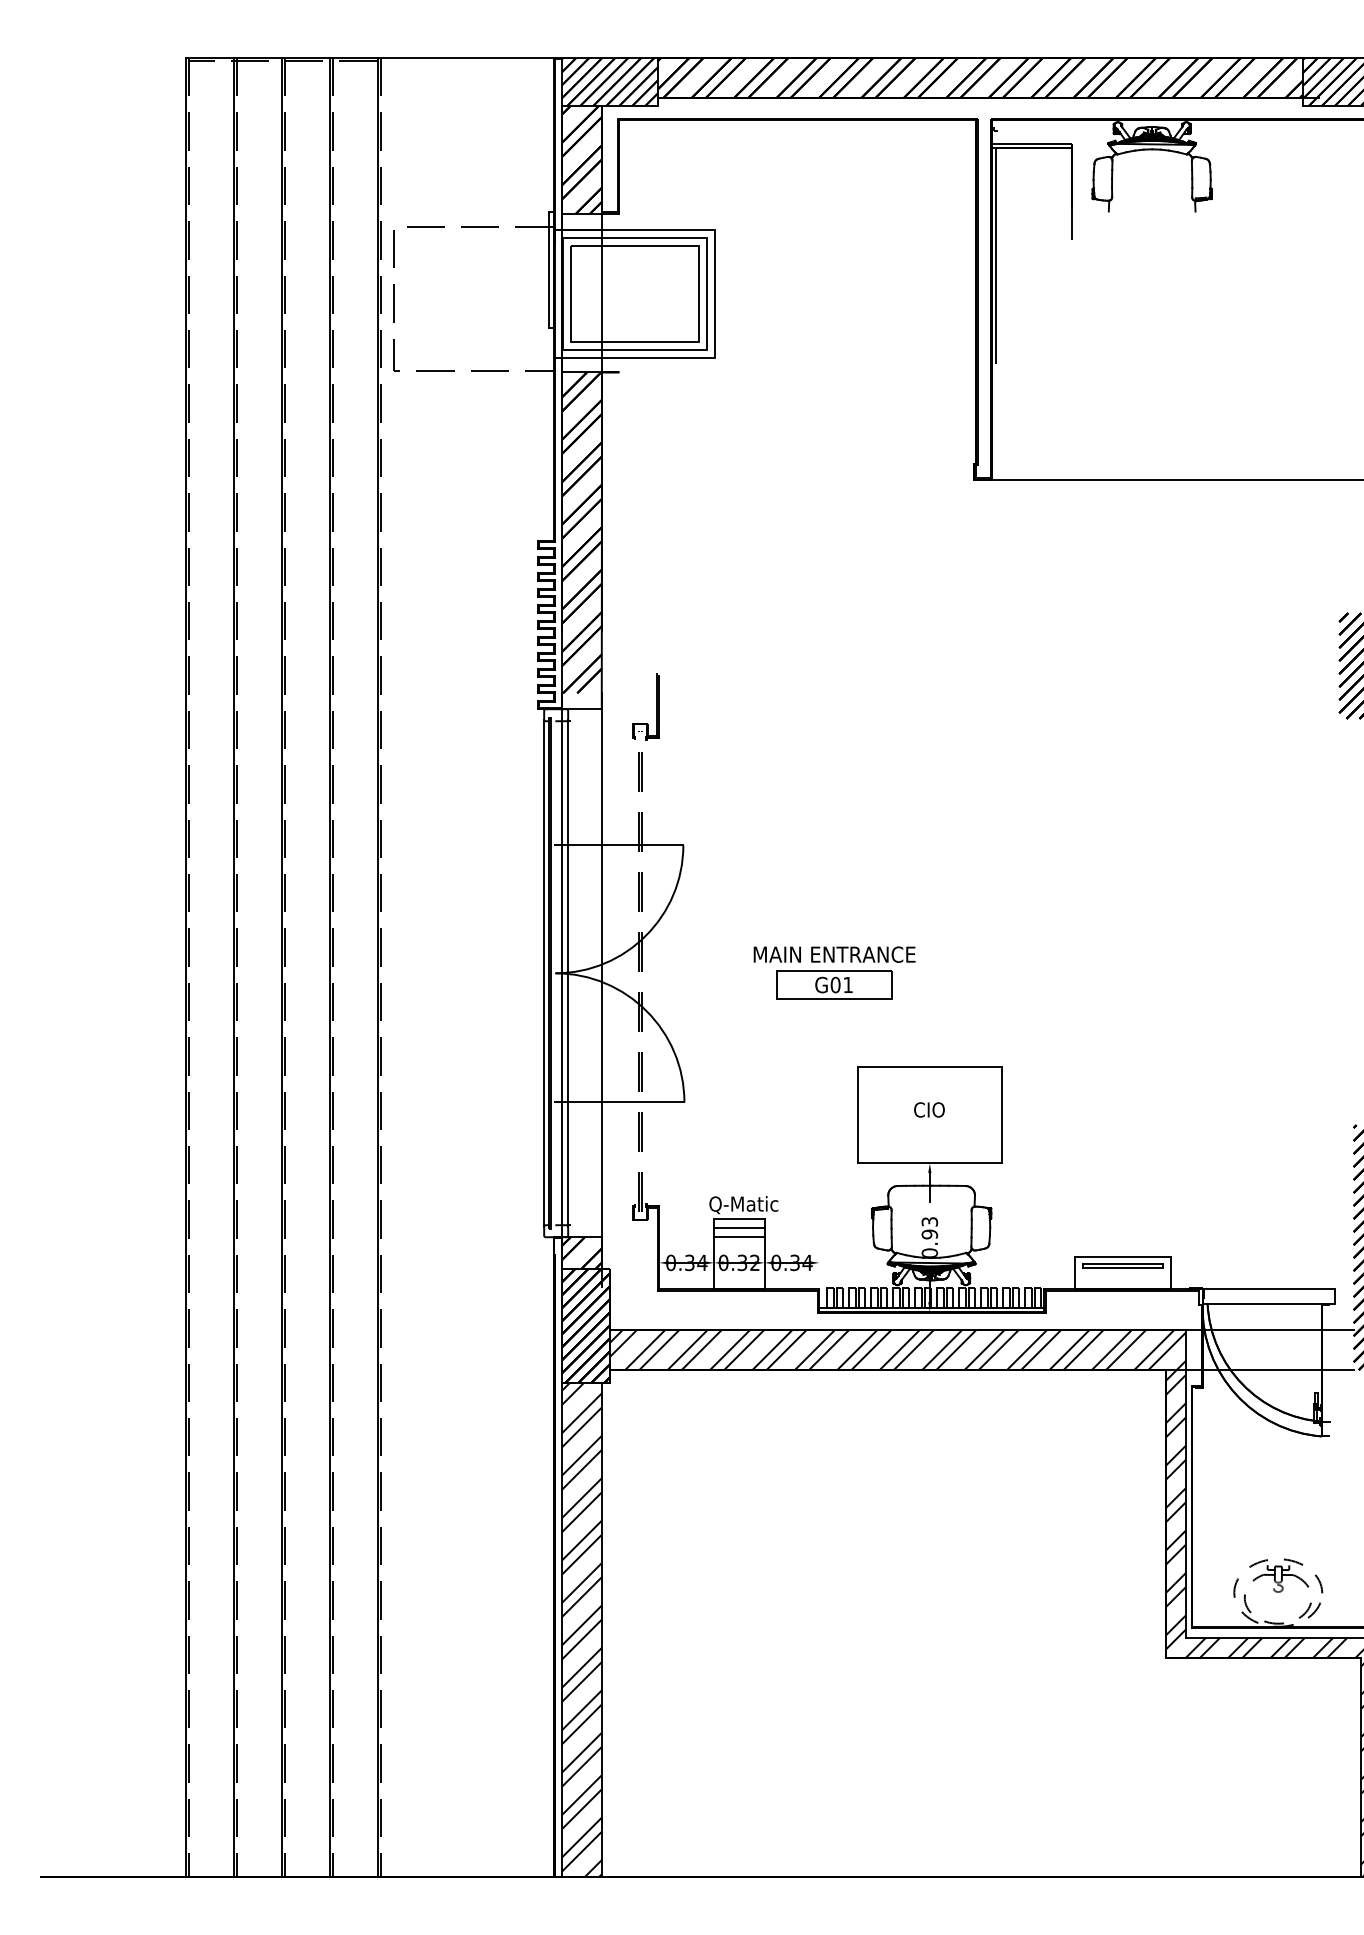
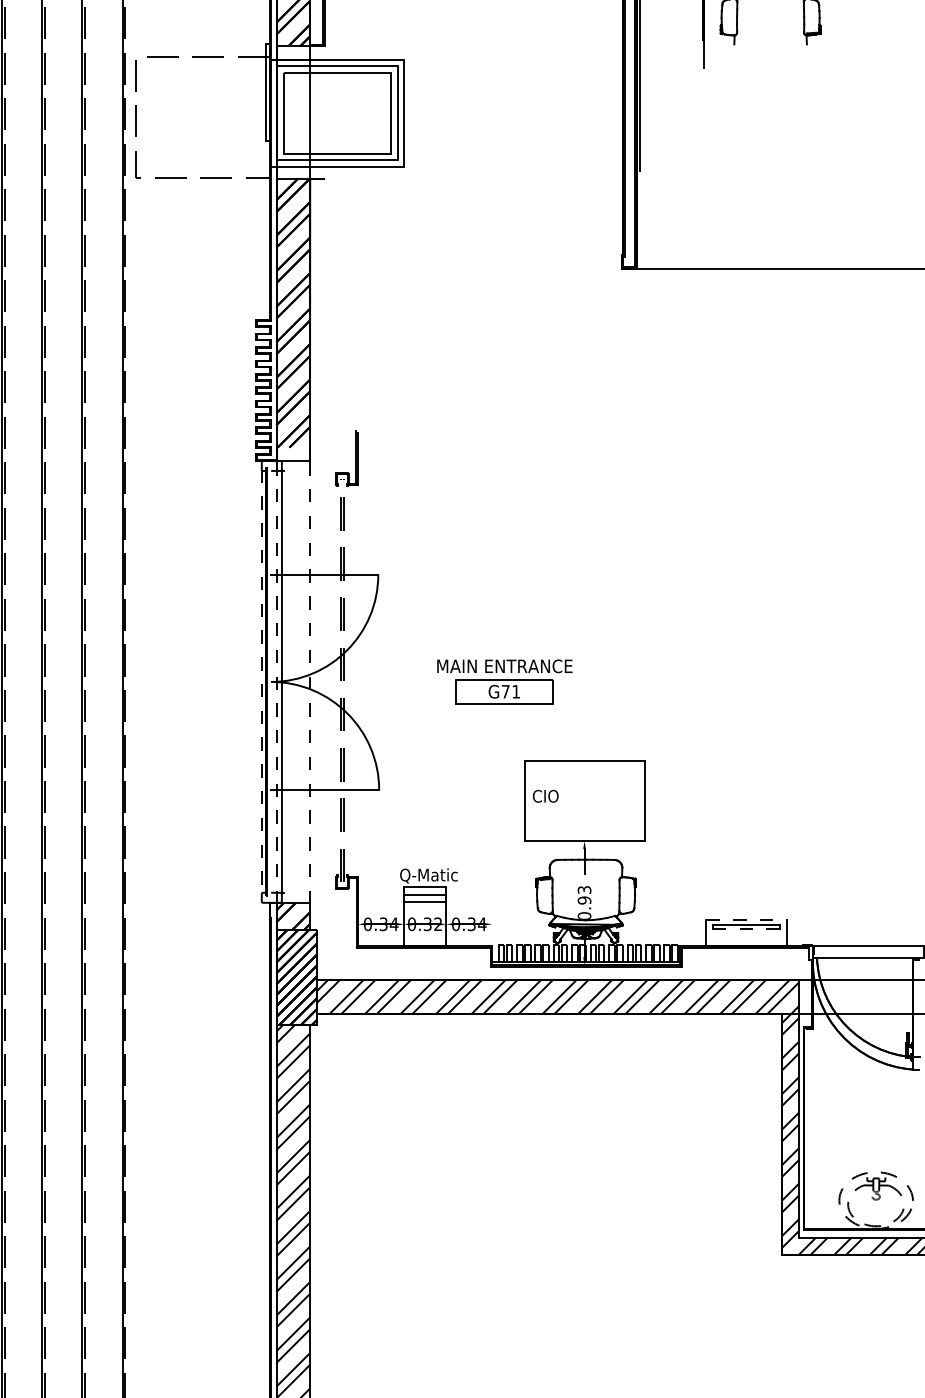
line: (544, 973) -> (262, 682), solid -> dashed
text: (835, 984) -> (505, 691), G01 -> G71
line: (561, 998) -> (276, 703), solid -> dashed
line: (601, 998) -> (309, 703), solid -> dashed
text: (929, 1109) -> (545, 795), moved
line: (1123, 1257) -> (746, 919), solid -> dashed
line: (1122, 1268) -> (745, 928), solid -> dashed

